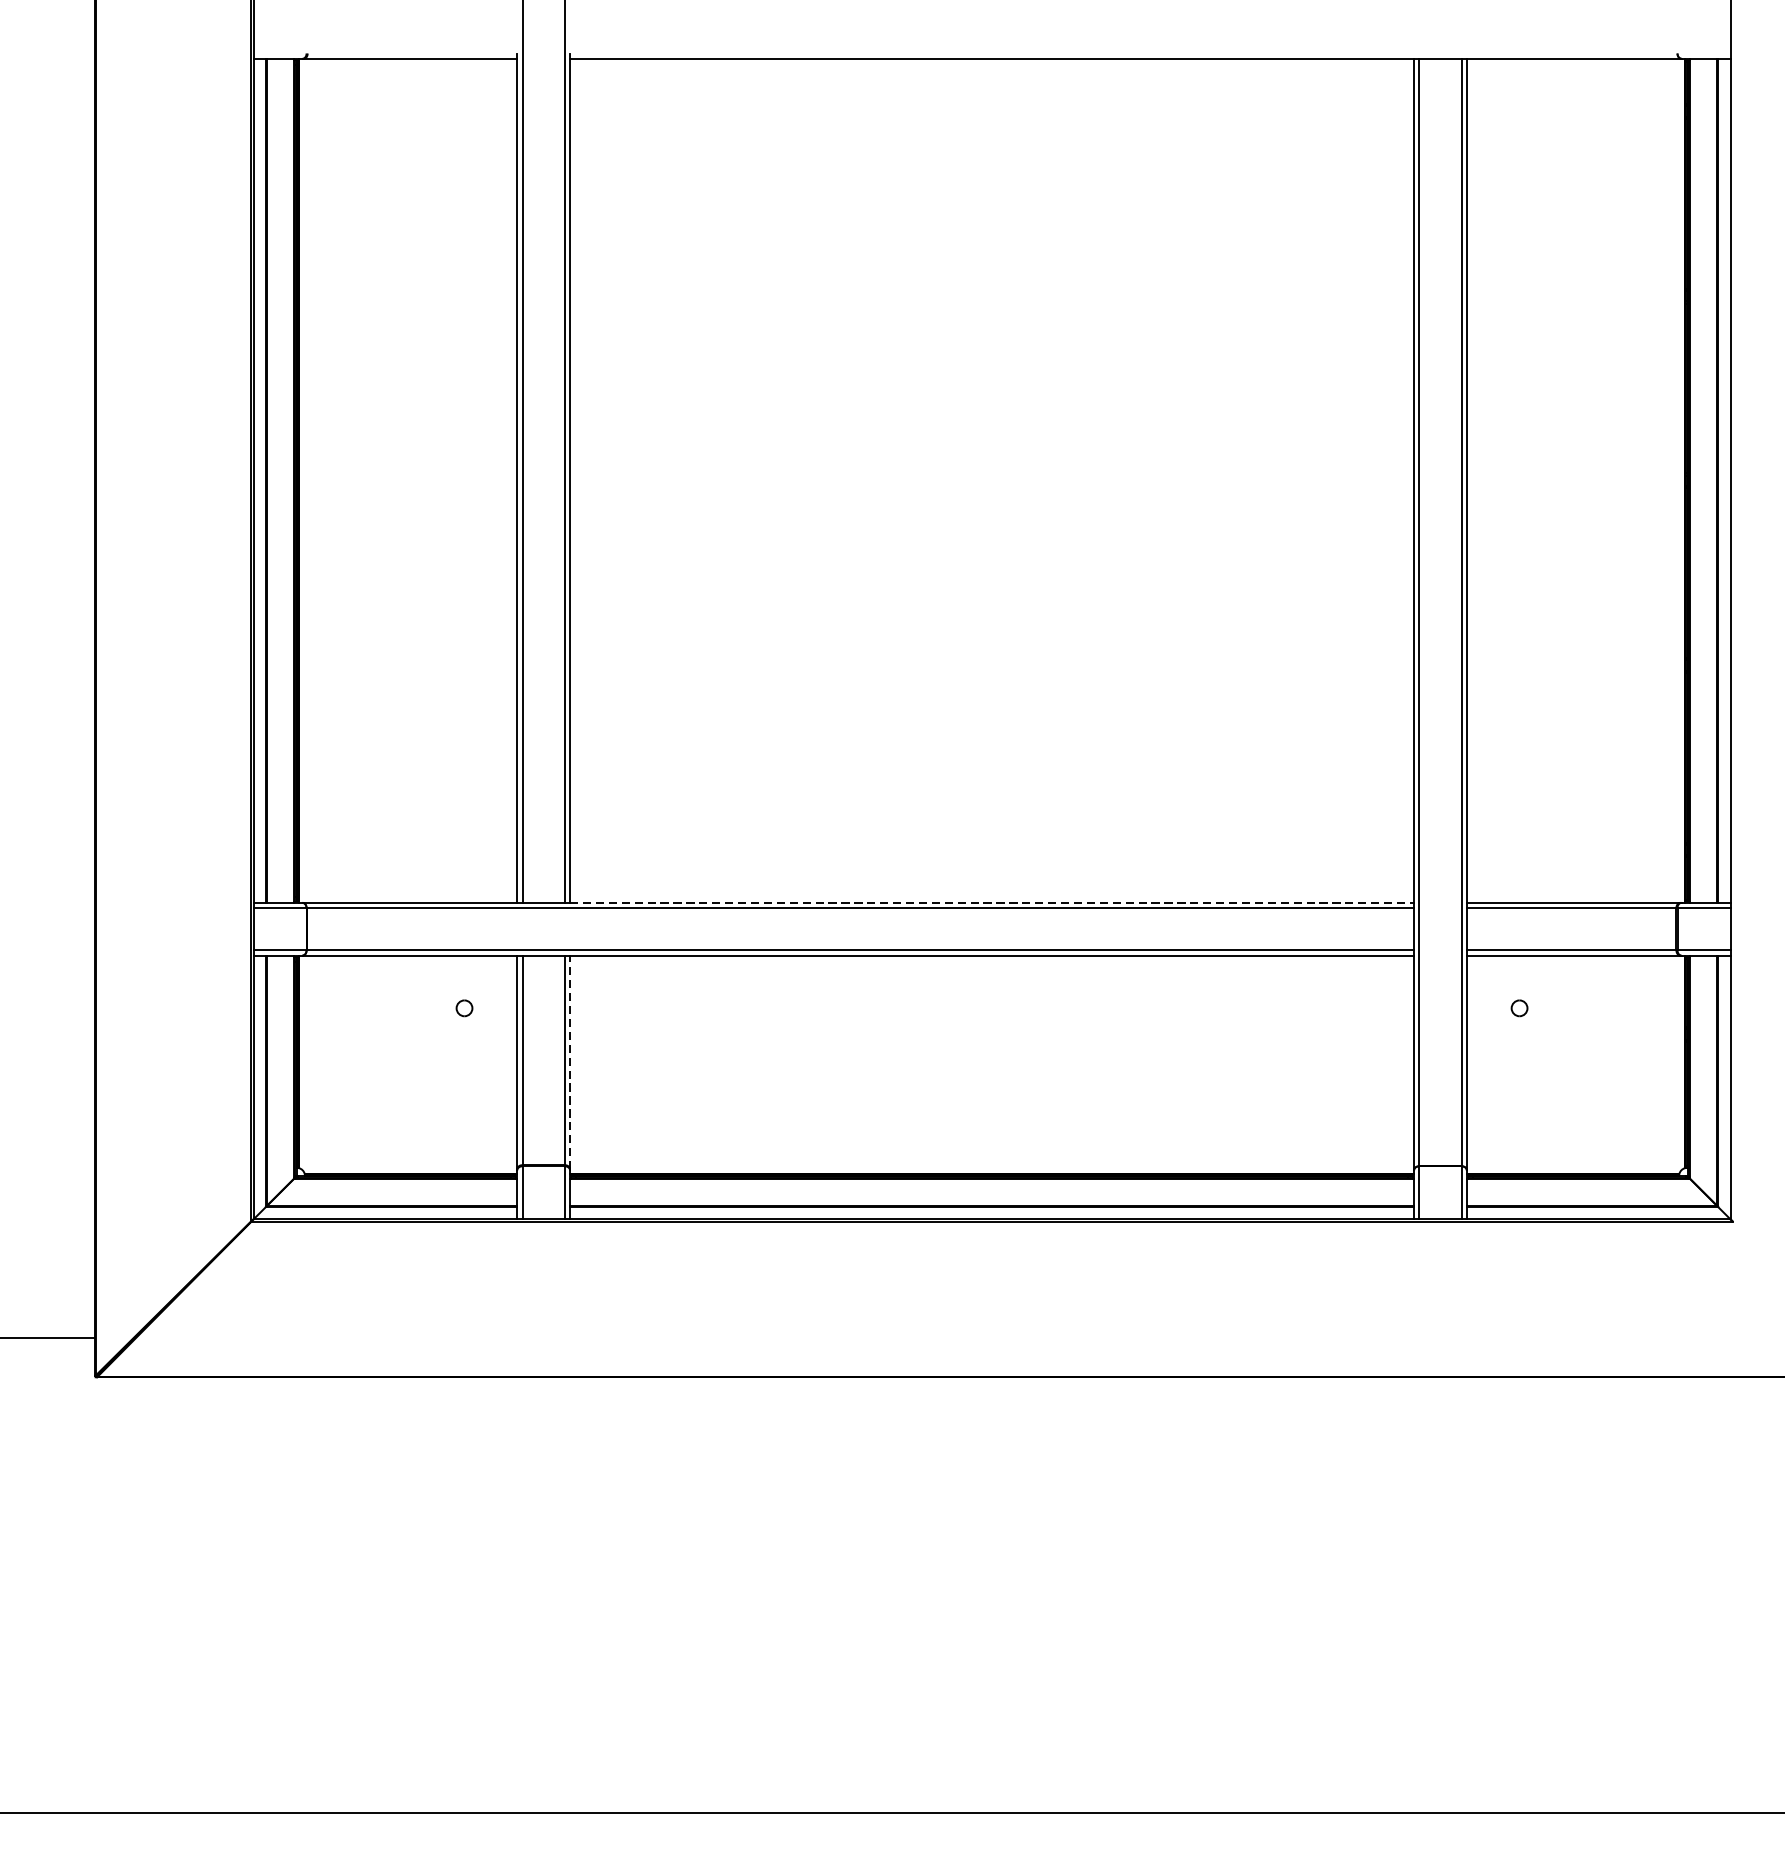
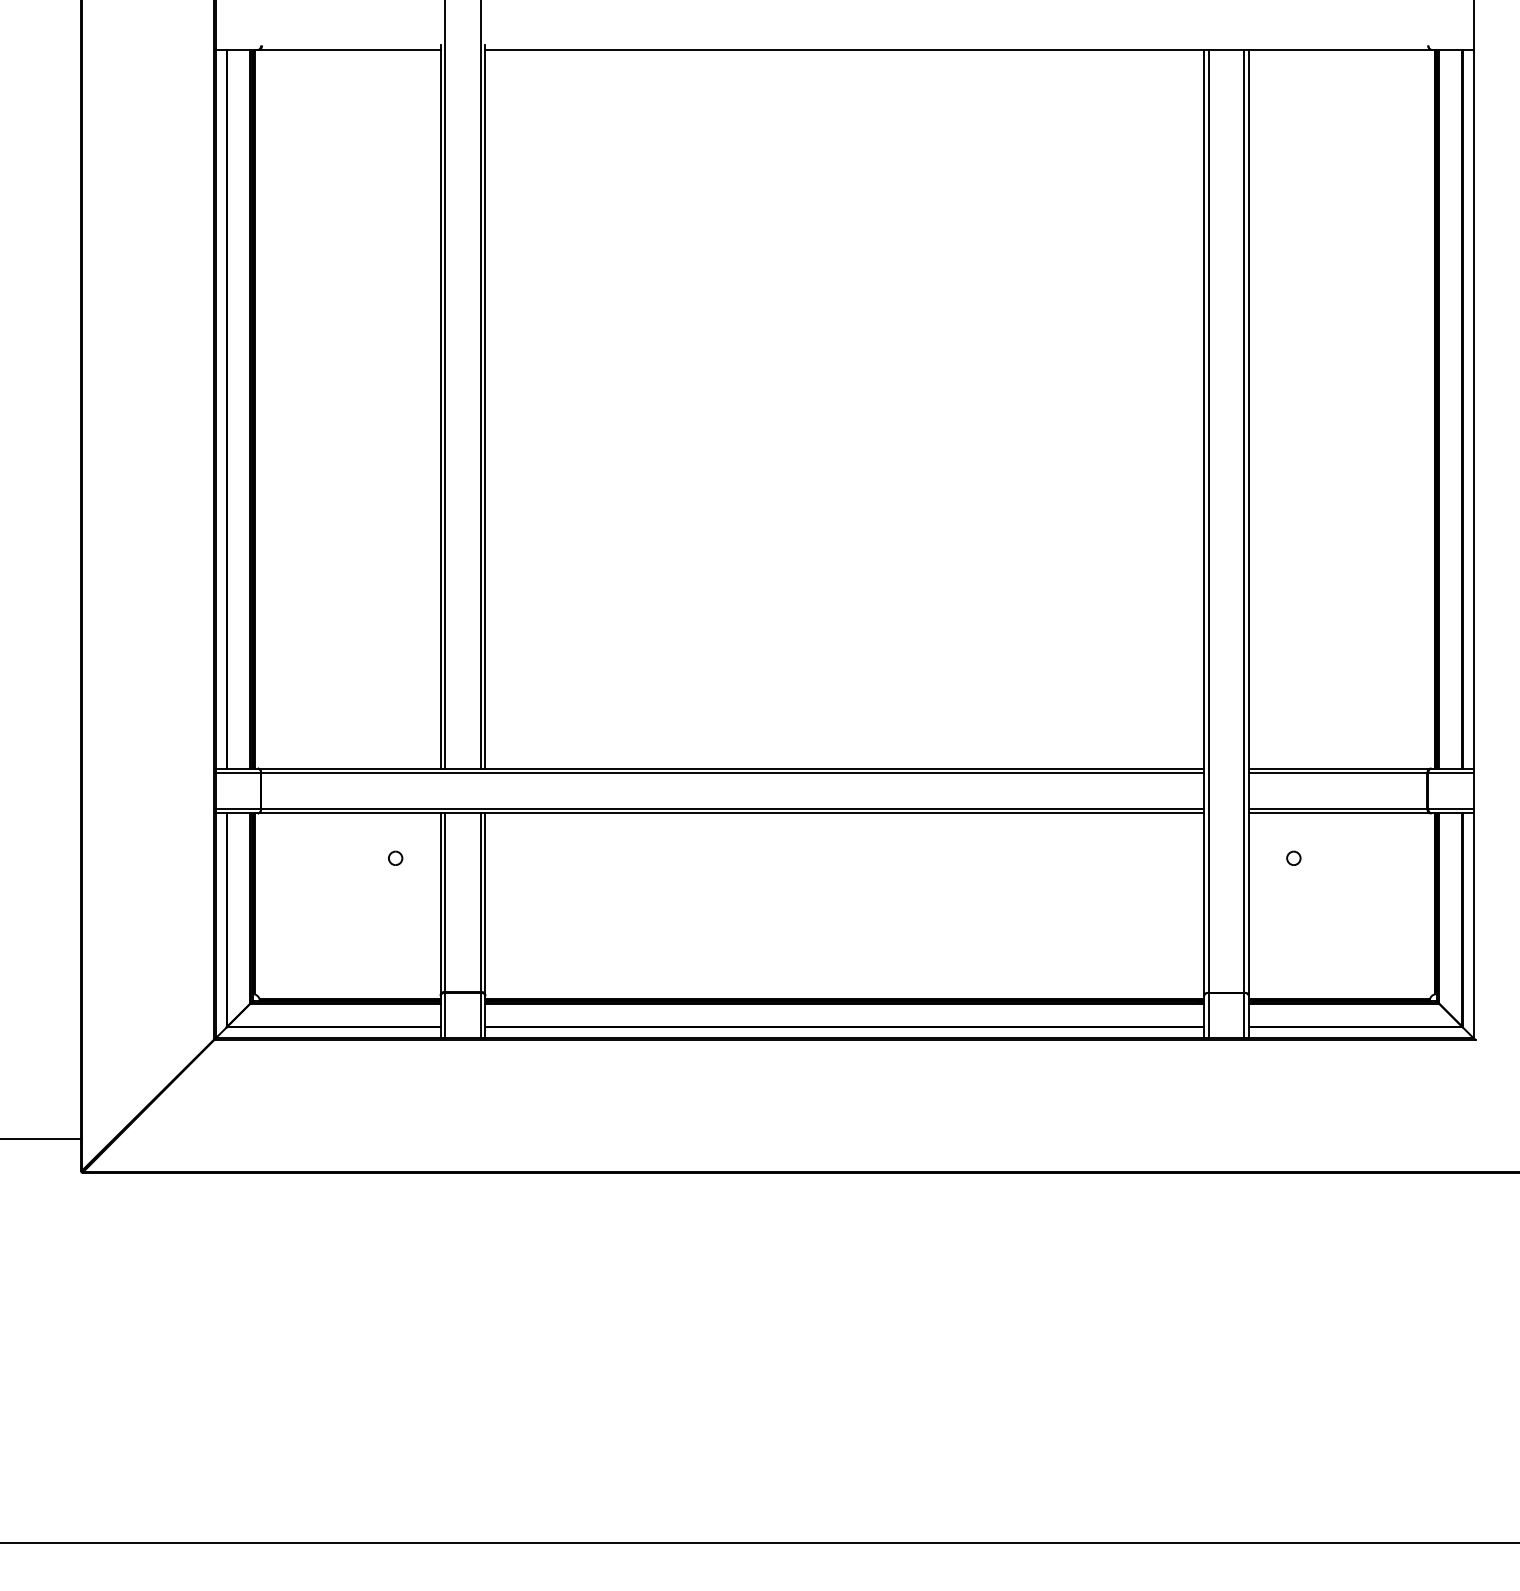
line: (992, 902) -> (845, 768), dashed -> solid
line: (570, 1062) -> (485, 904), dashed -> solid

